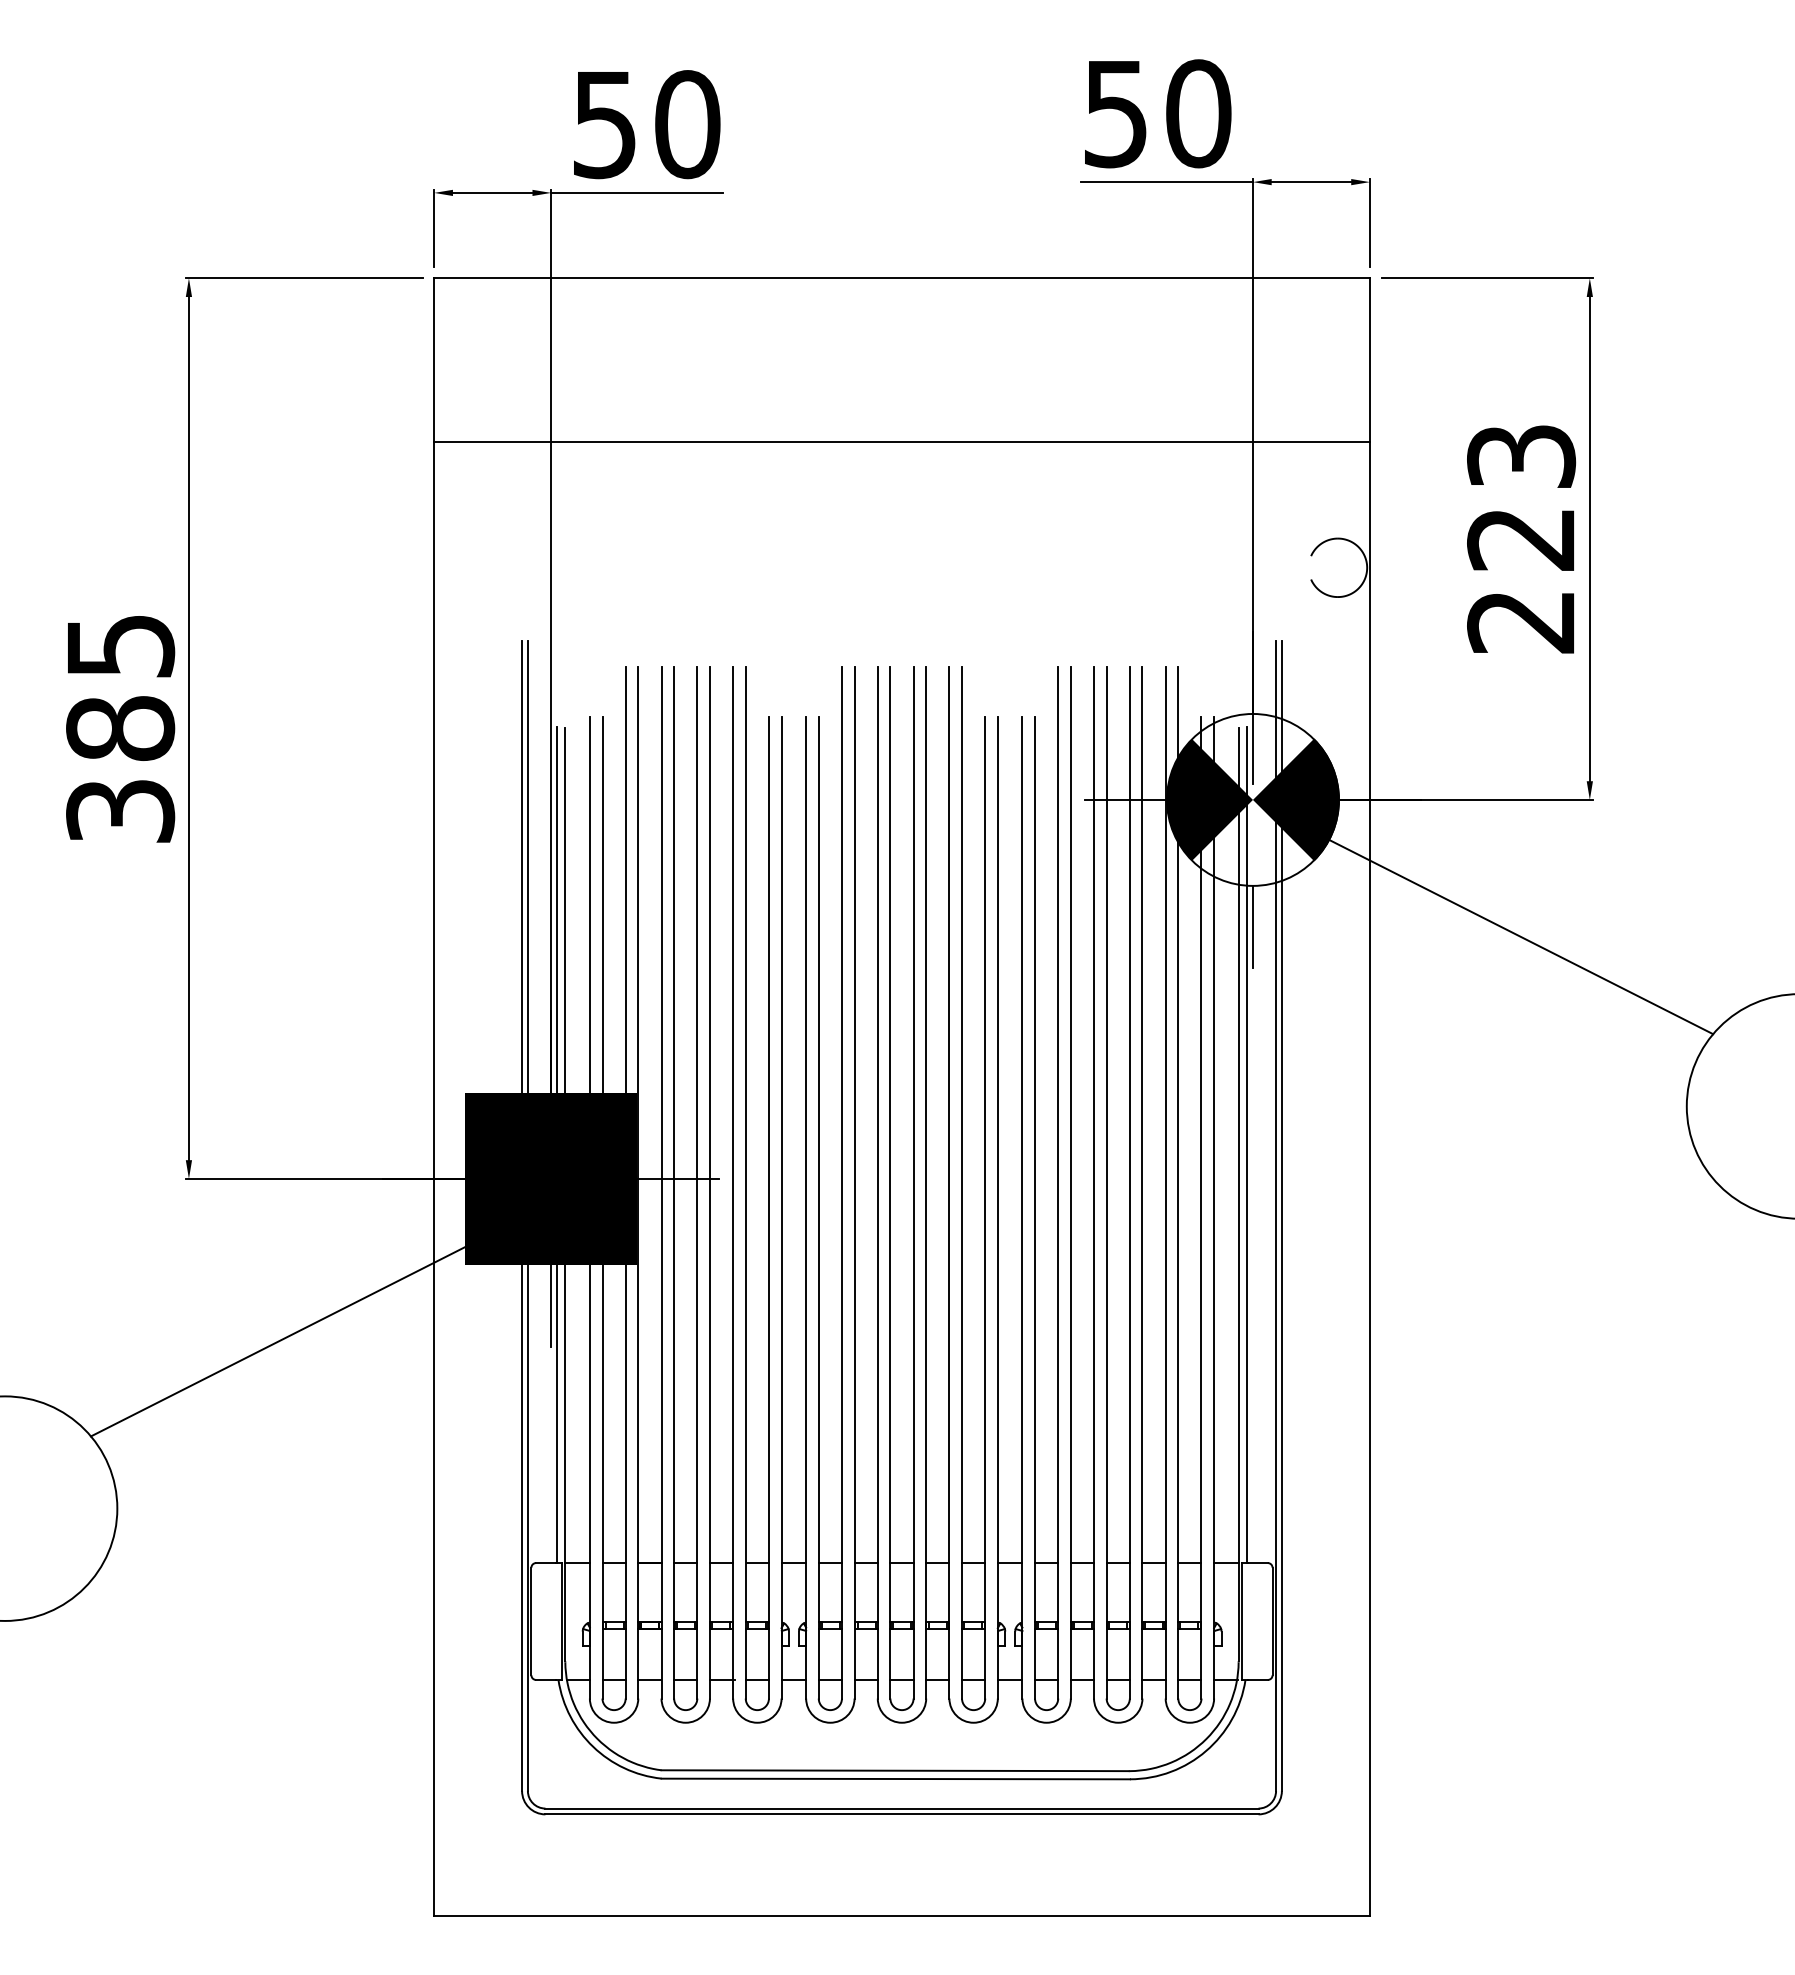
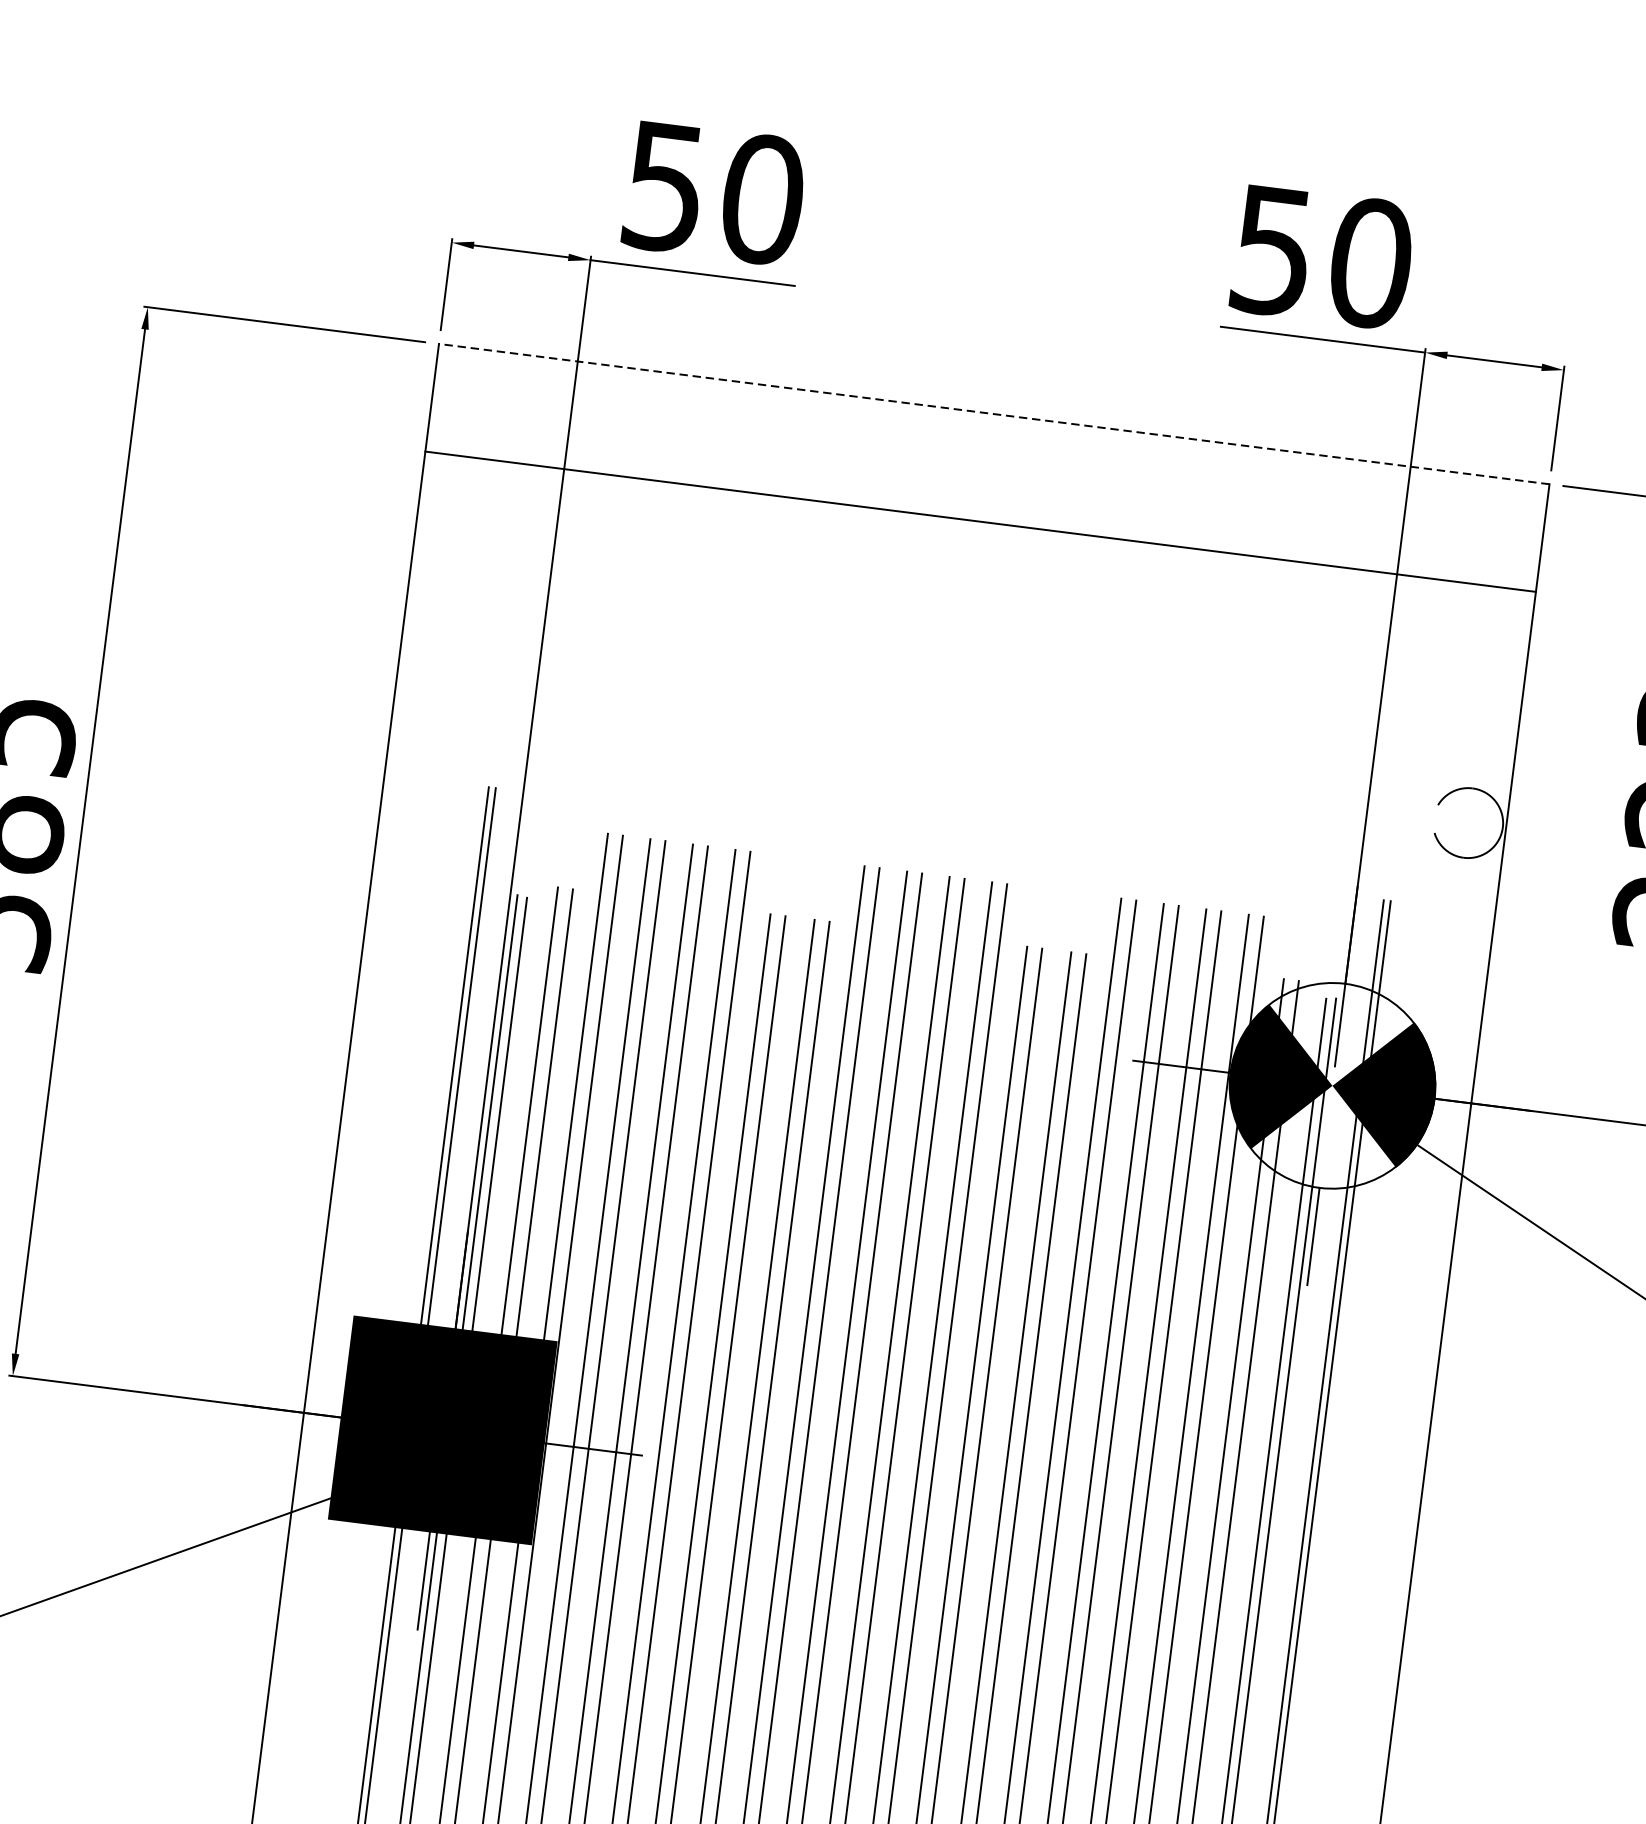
line: (902, 278) -> (994, 414), solid -> dashed
line: (901, 441) -> (980, 521), moved

